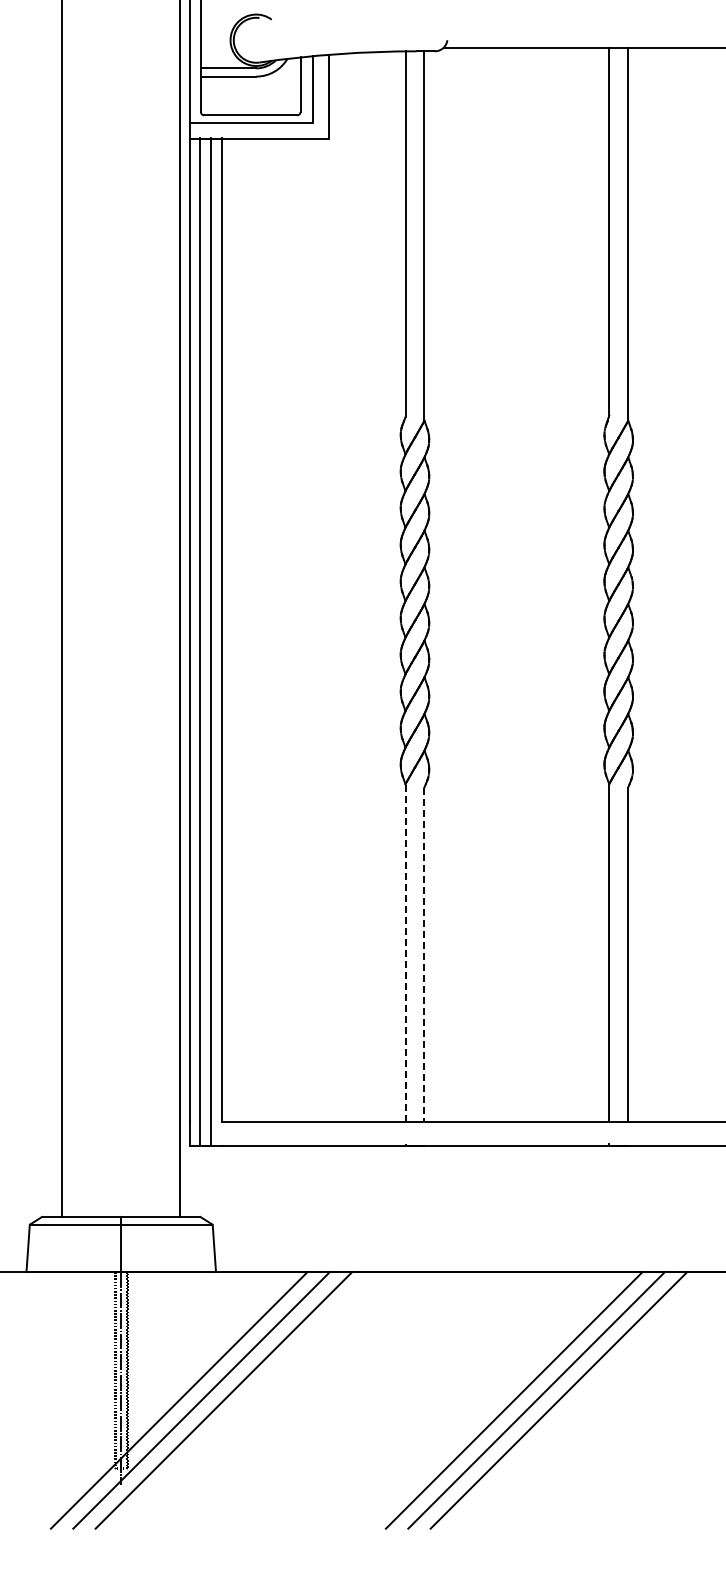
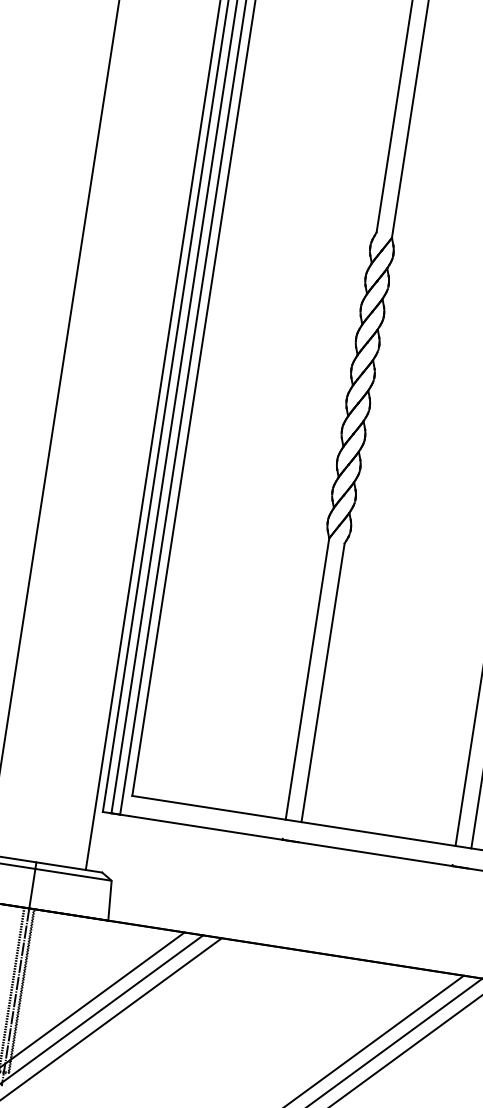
line: (405, 952) -> (307, 678), dashed -> solid
line: (424, 954) -> (323, 682), dashed -> solid

